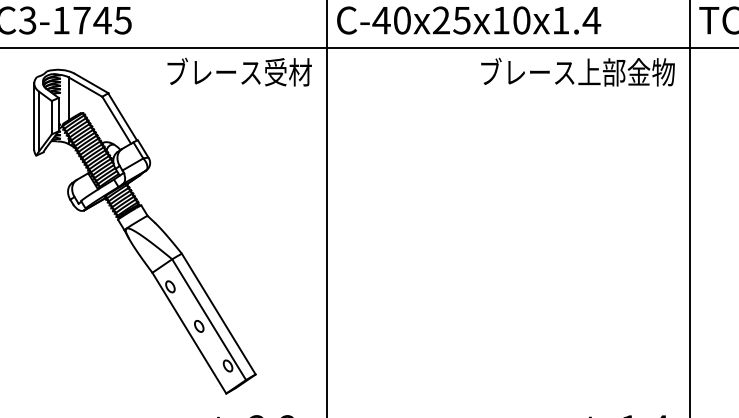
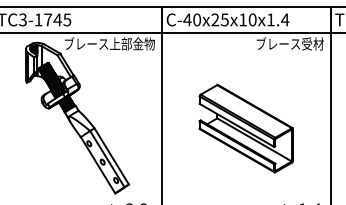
text: (213, 71) -> (109, 43), ブレース受材 -> ブレース上部金物
text: (577, 71) -> (278, 43), ブレース上部金物 -> ブレース受材
part: (506, 254) -> (245, 128), added

